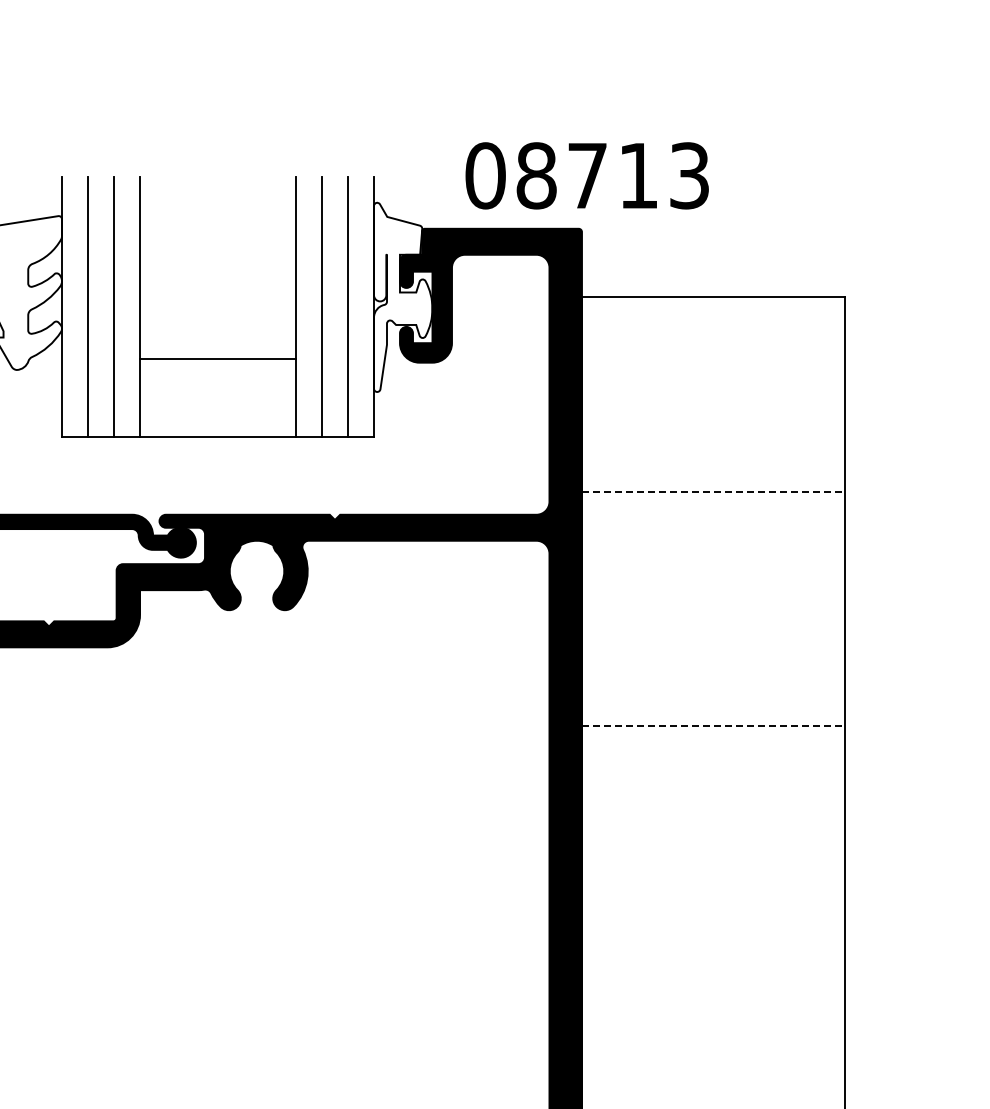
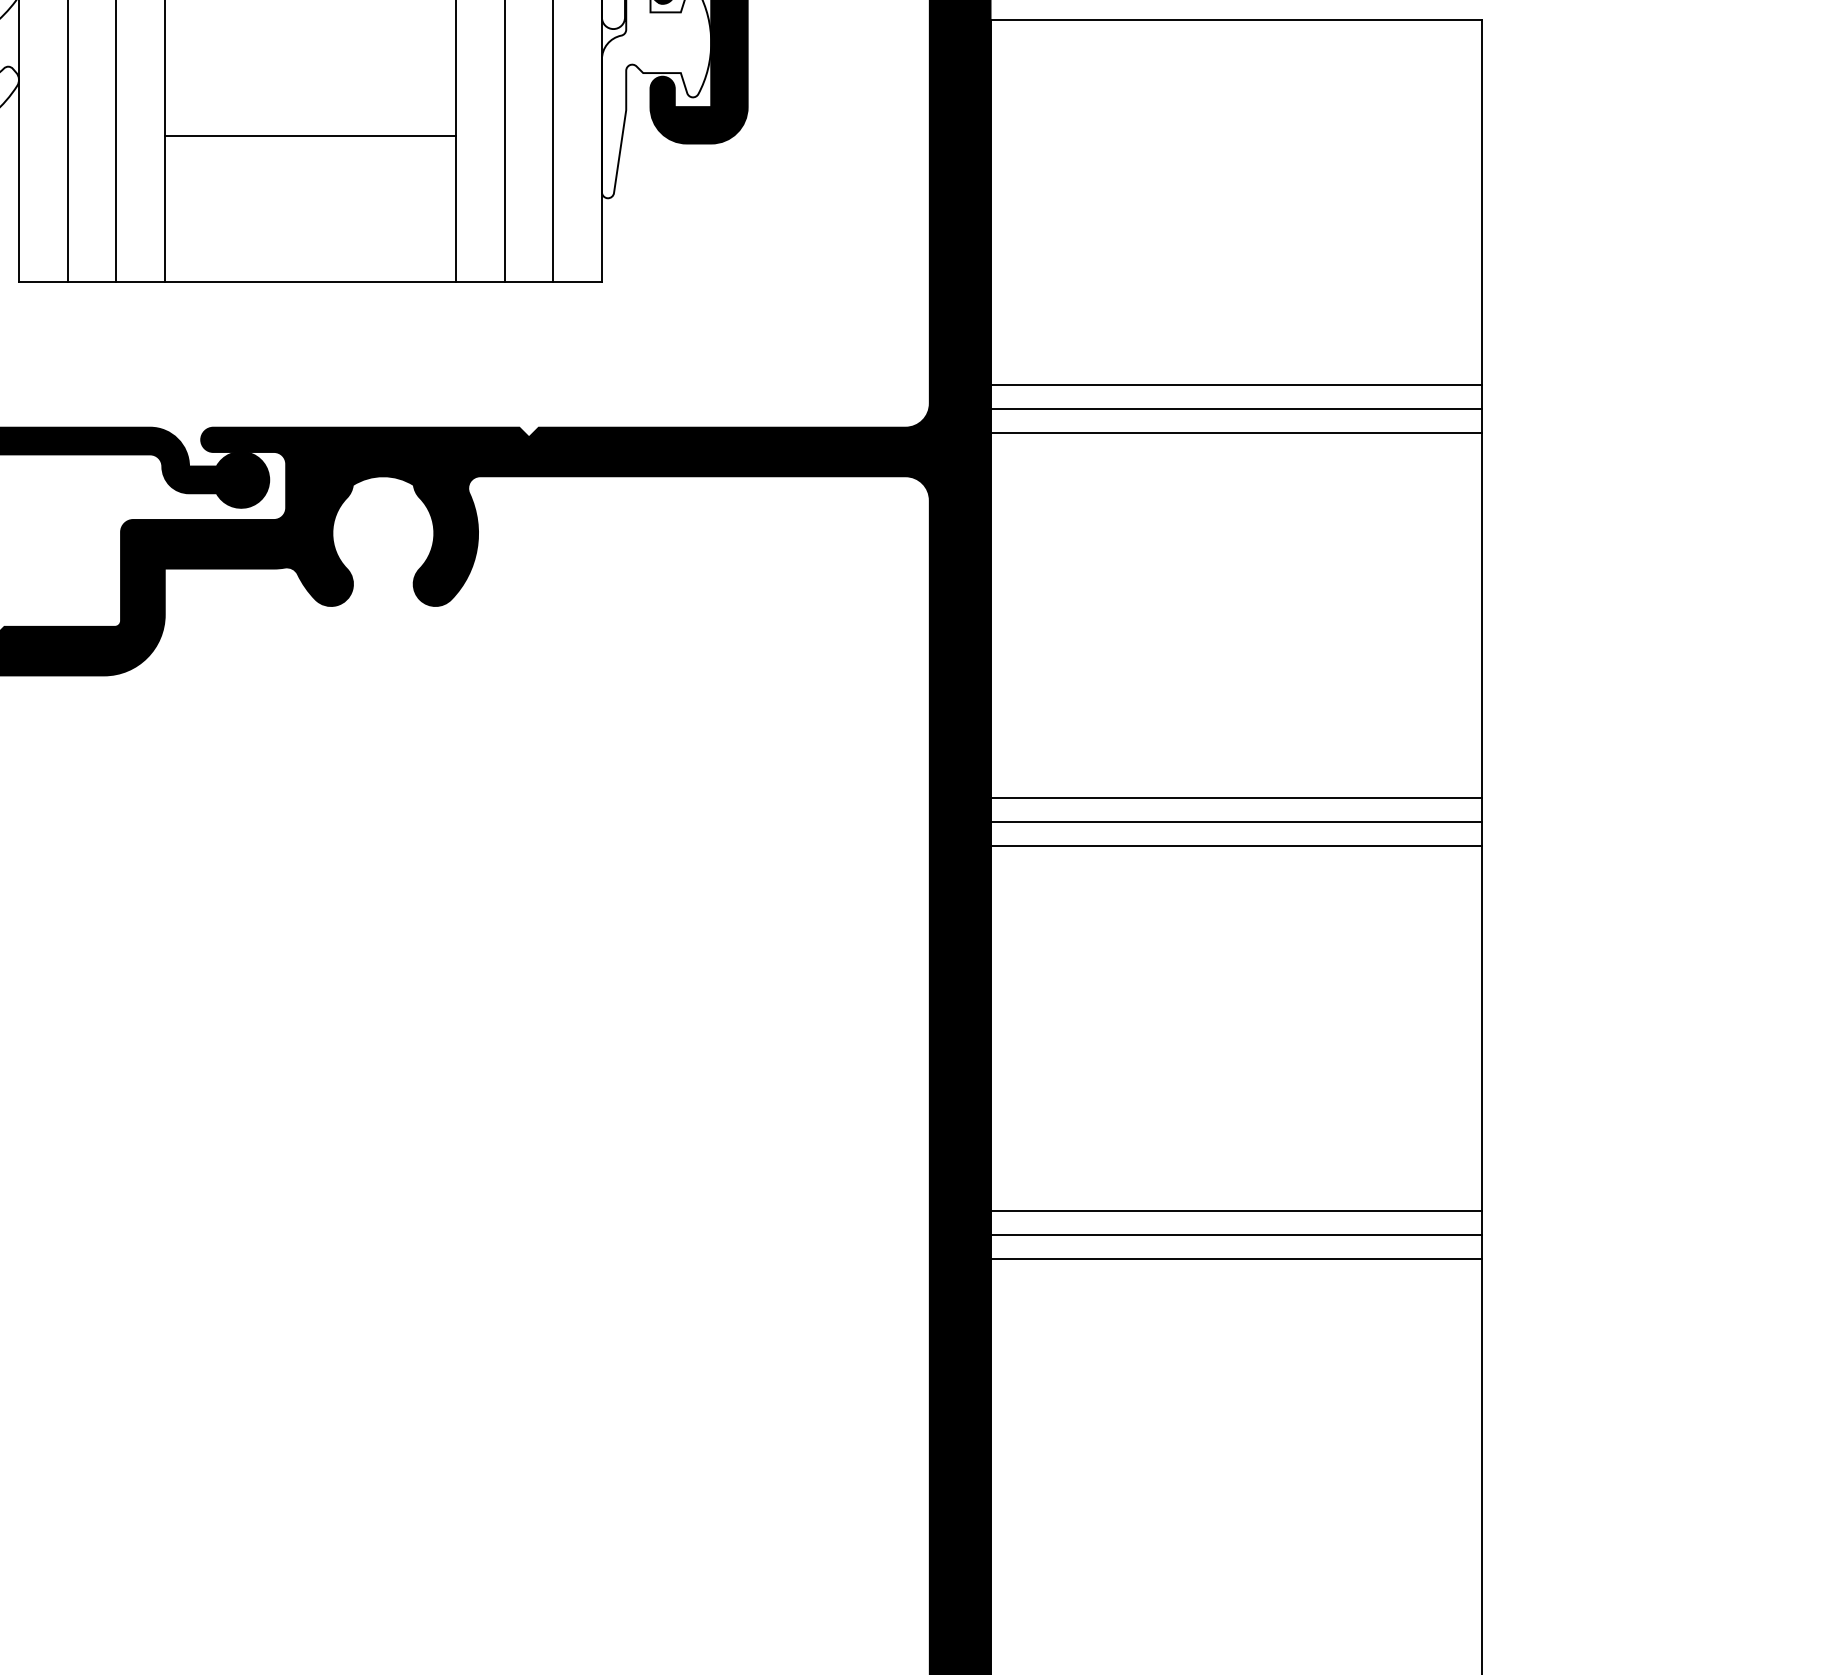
line: (713, 491) -> (1236, 384), dashed -> solid
line: (713, 504) -> (1236, 408), added
line: (713, 517) -> (1236, 432), added
line: (713, 712) -> (1236, 797), added
line: (713, 725) -> (1236, 821), dashed -> solid
line: (713, 738) -> (1236, 845), added
line: (713, 933) -> (1236, 1210), added
line: (713, 946) -> (1236, 1234), added
line: (713, 959) -> (1236, 1258), added

